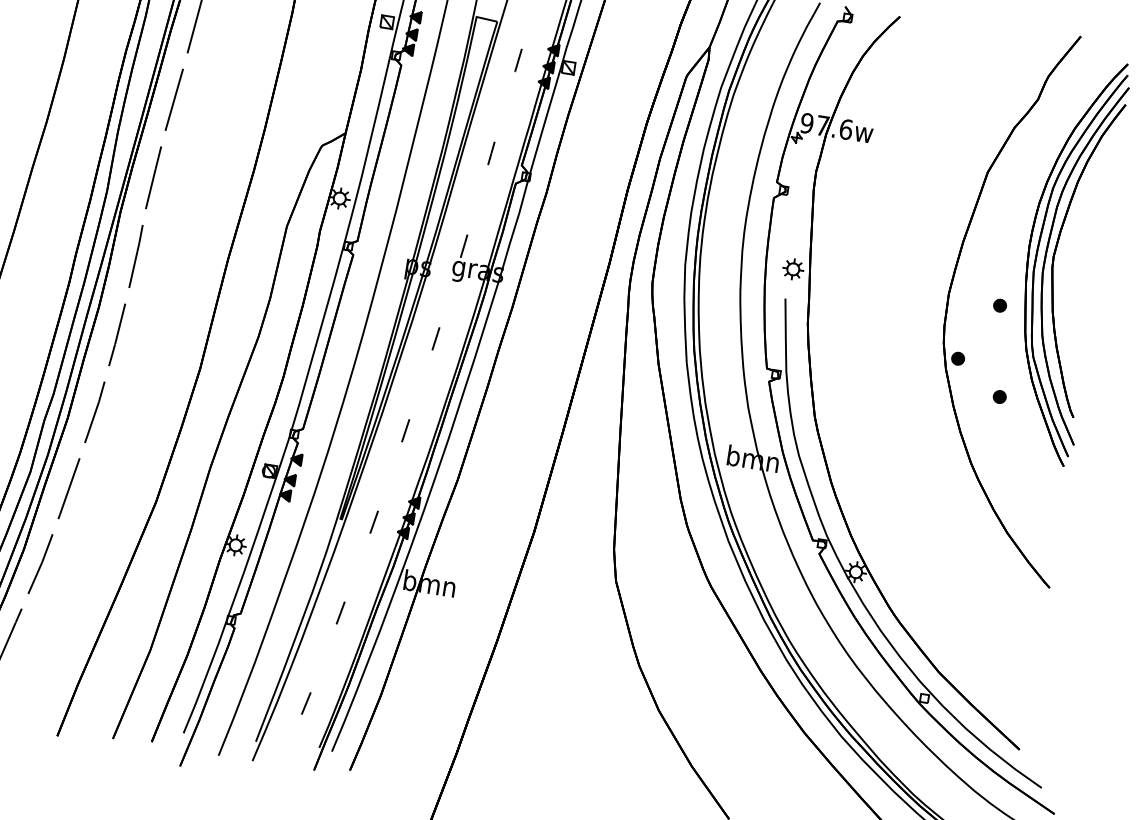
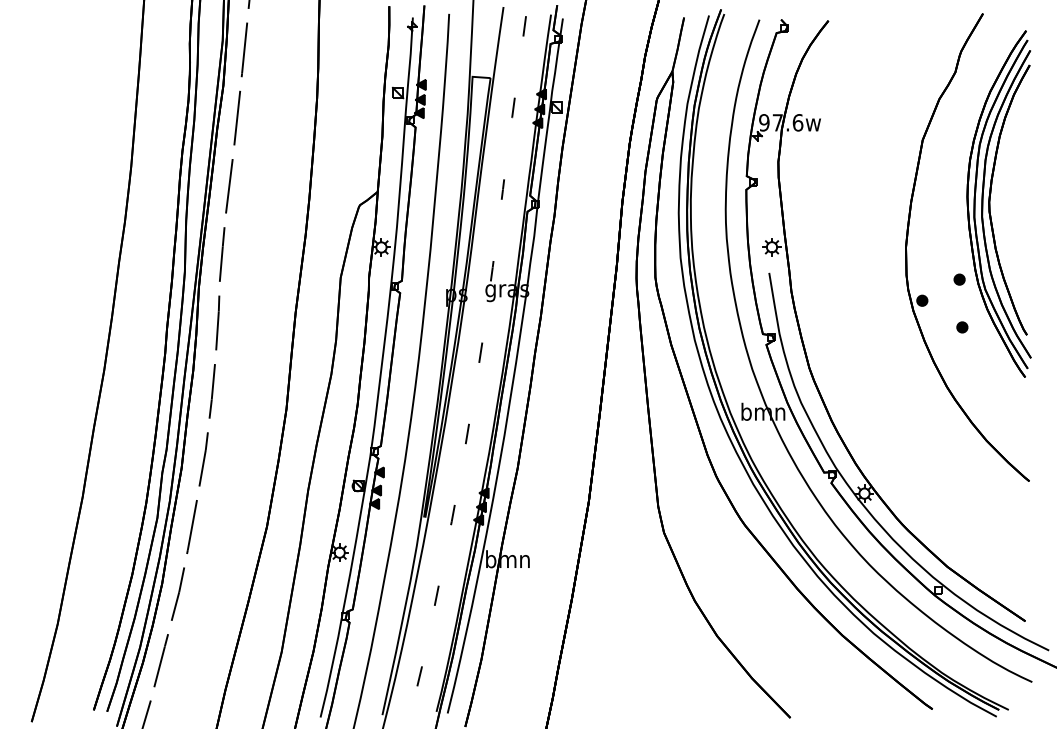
part: (999, 305) -> (959, 279), moved

